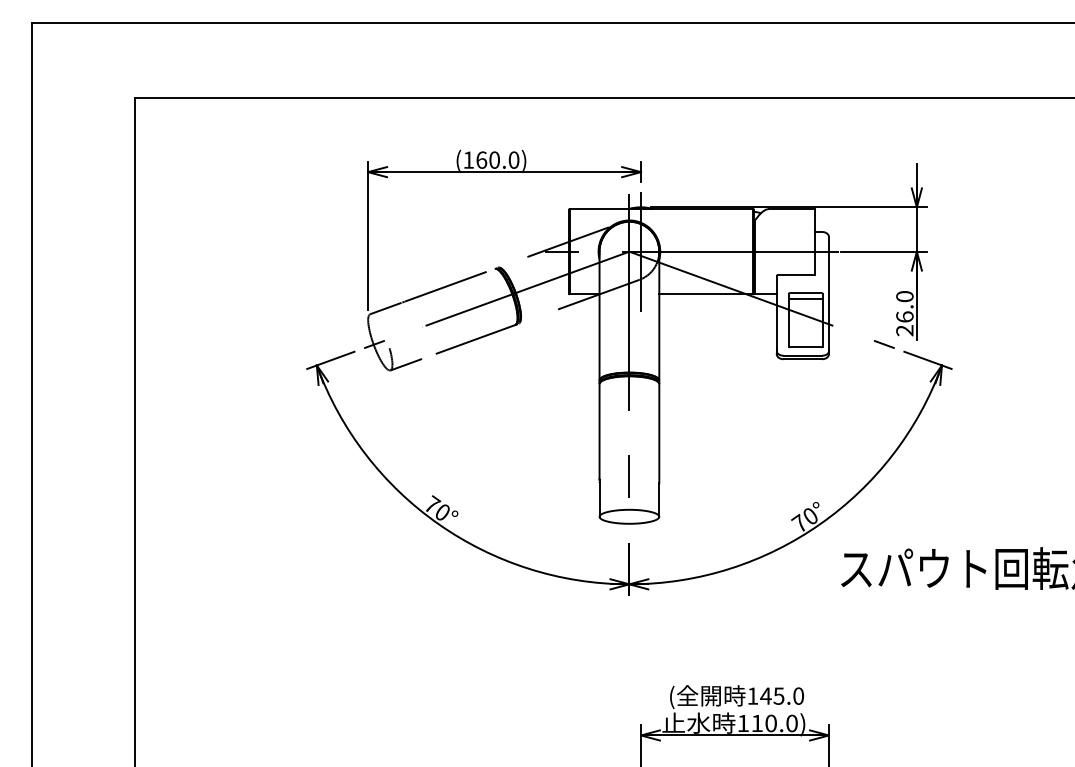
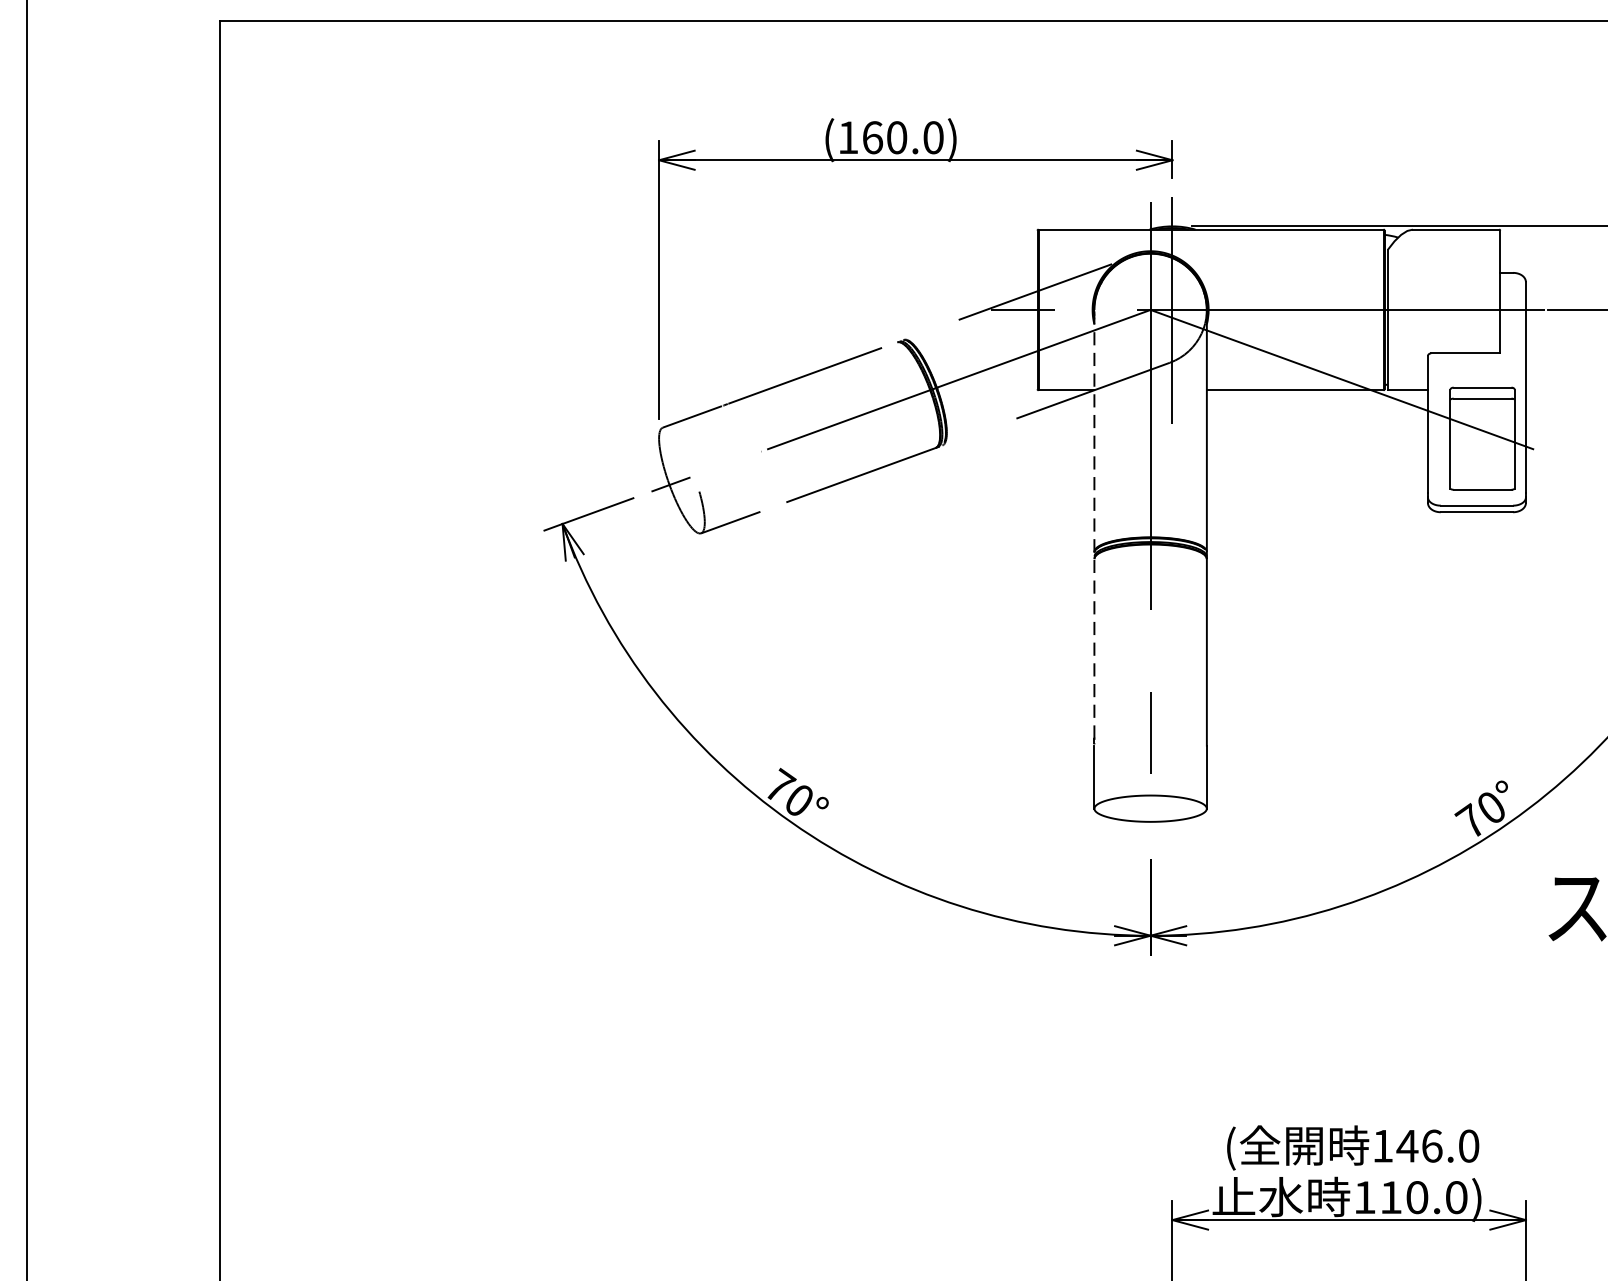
line: (599, 365) -> (1094, 524), solid -> dashed
text: (778, 695) -> (1431, 1144), 145.0 -> 146.0

